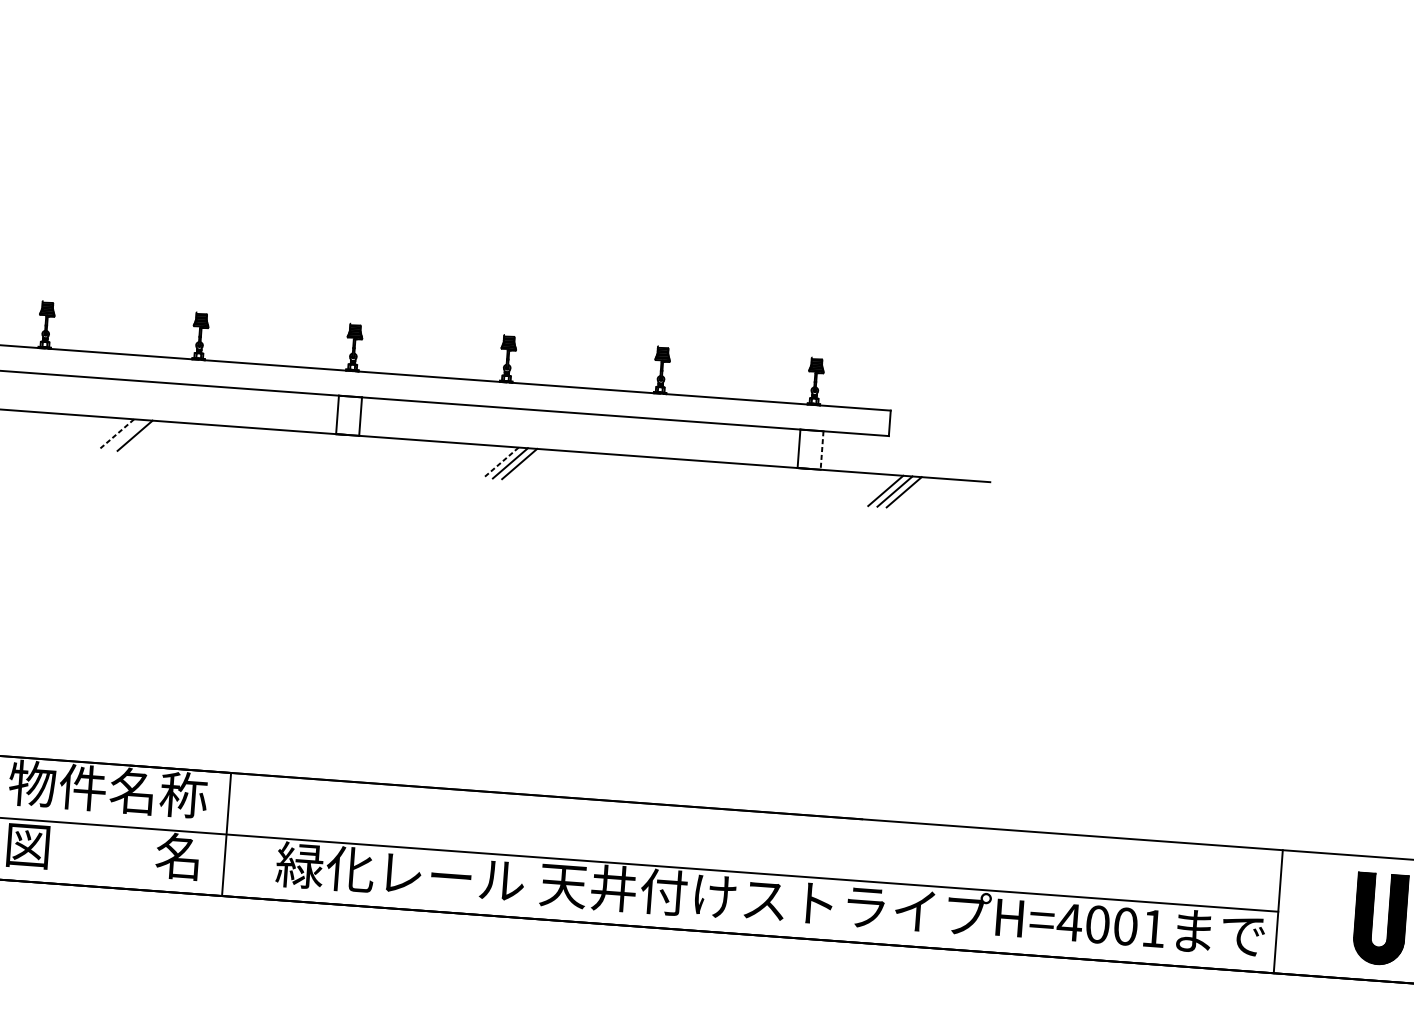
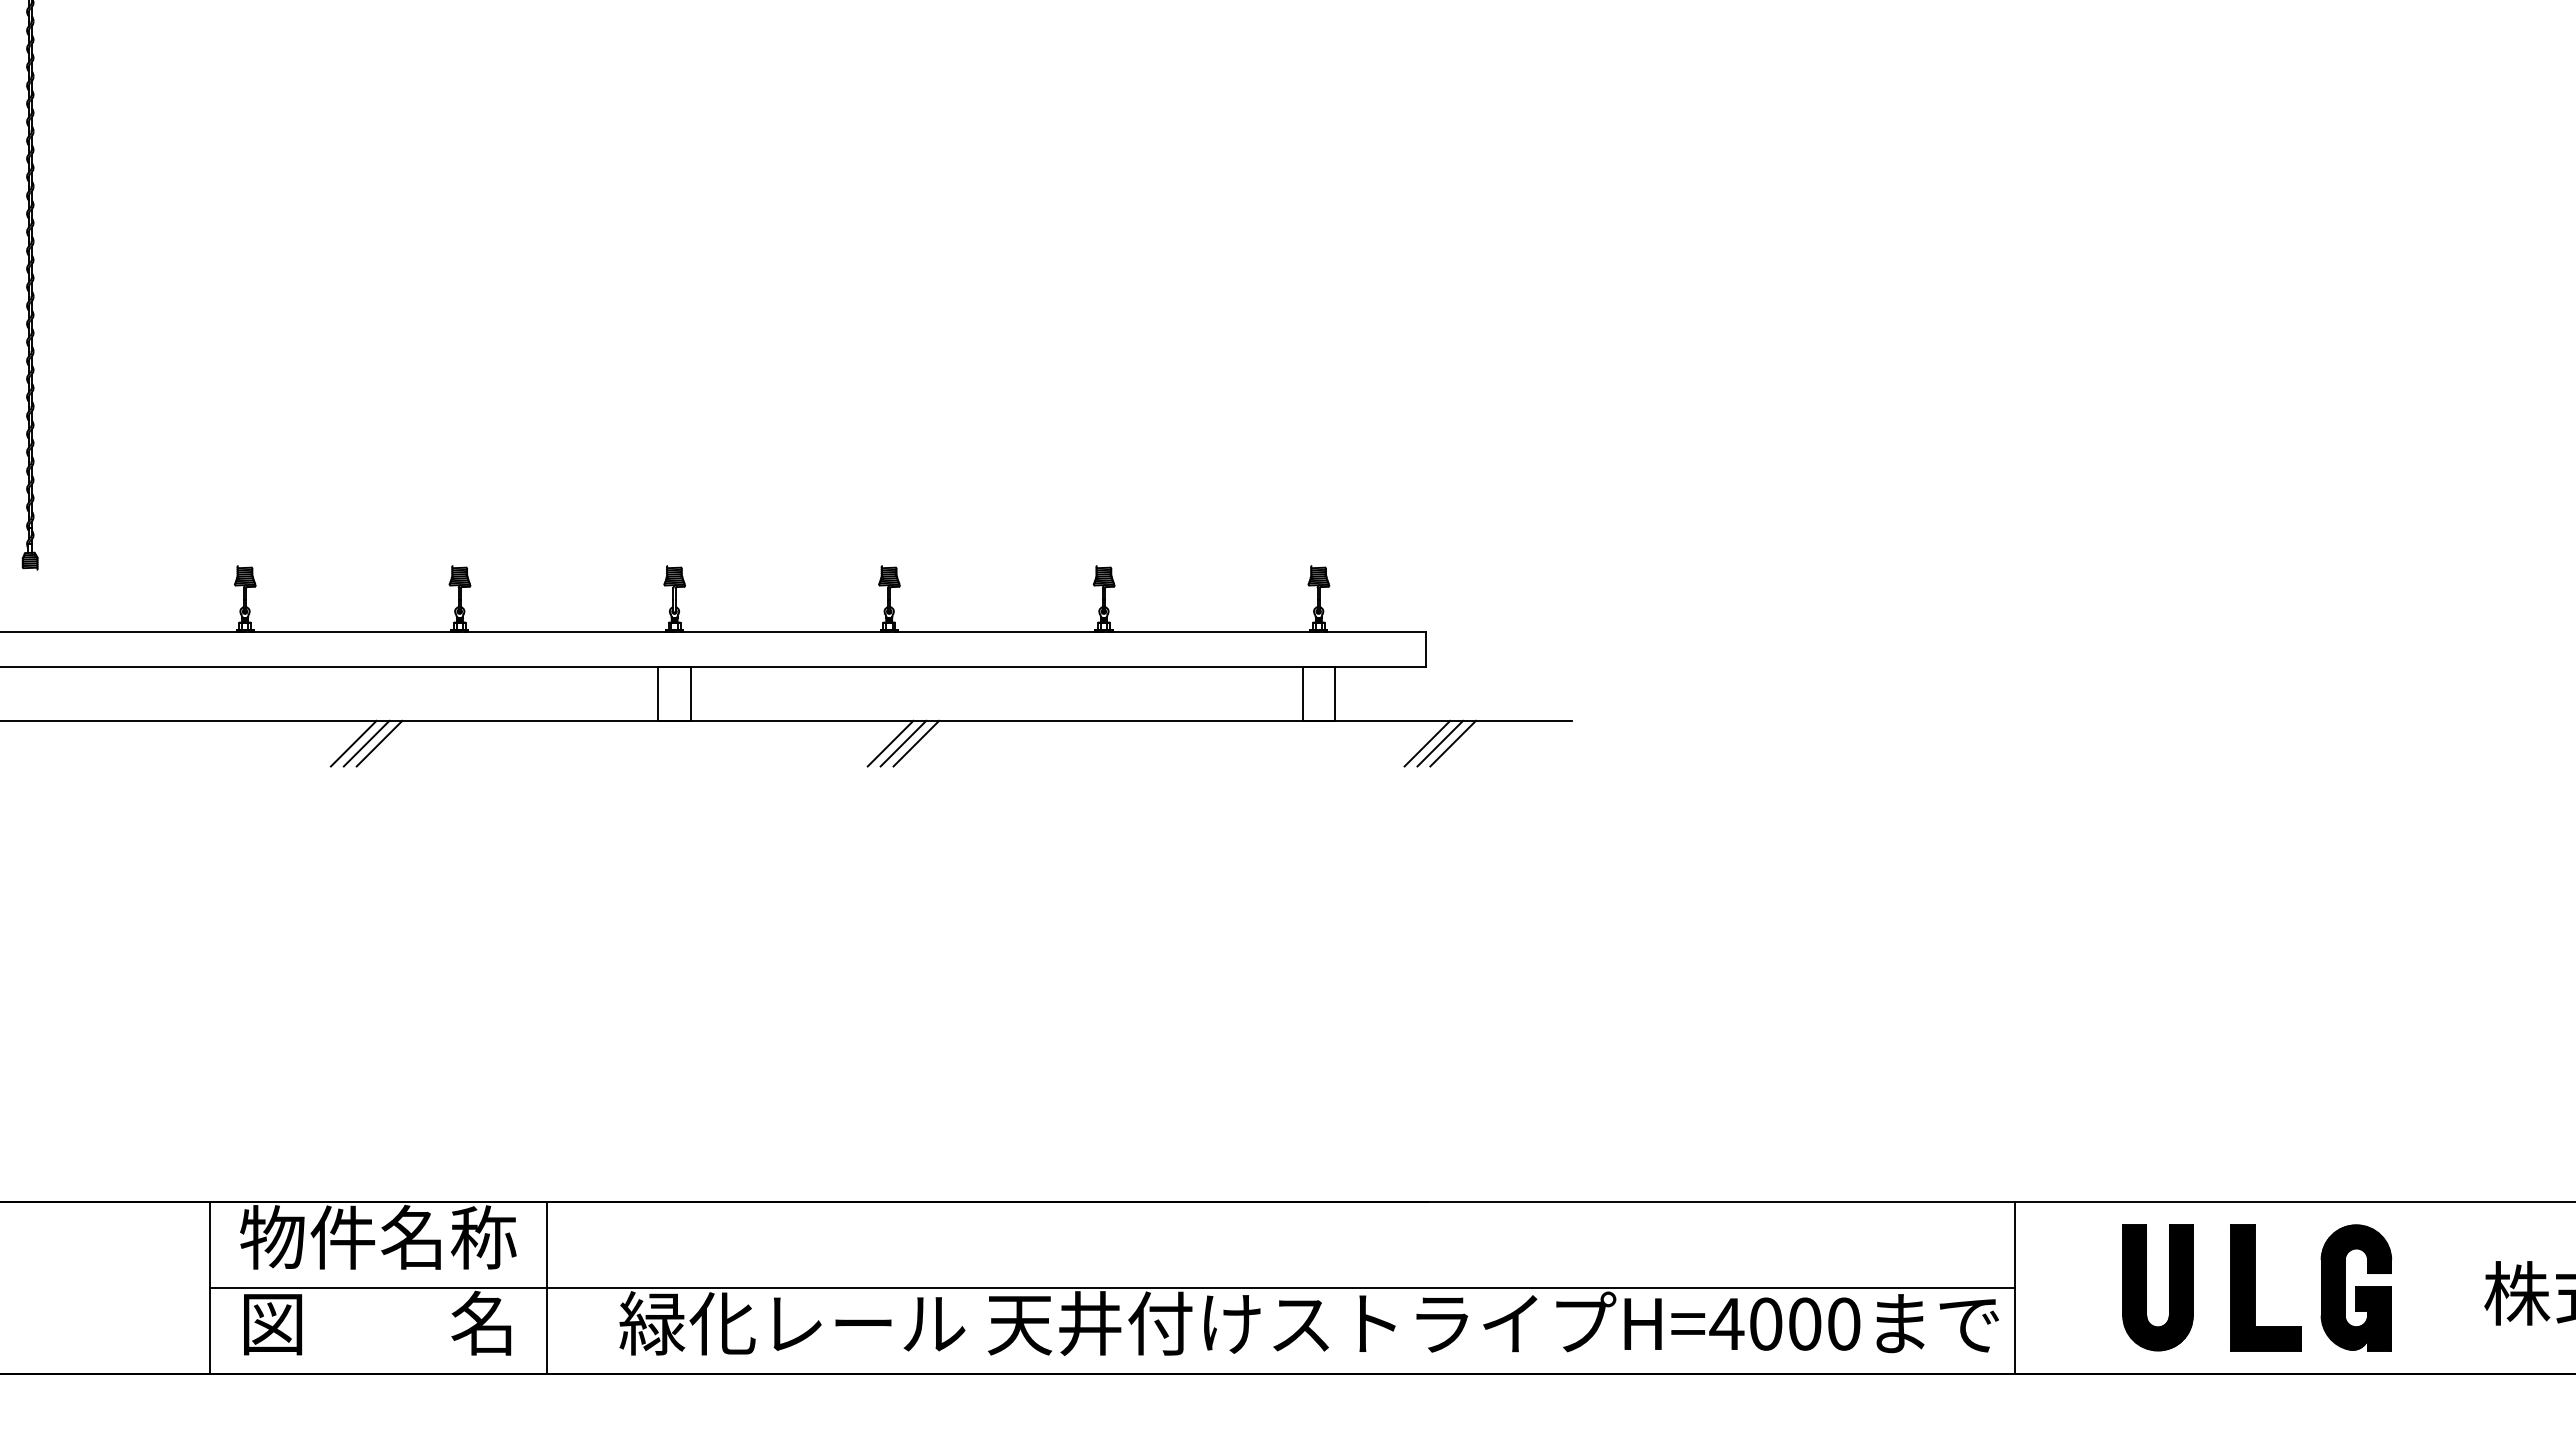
line: (125, 434) -> (366, 743), added
line: (116, 435) -> (353, 744), dashed -> solid
line: (821, 450) -> (1334, 694), dashed -> solid
line: (501, 463) -> (890, 744), dashed -> solid
text: (1154, 928) -> (1844, 1323), H=4001 -> H=4000

